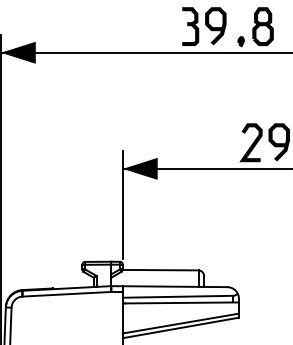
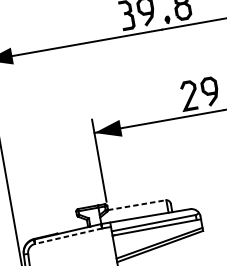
line: (160, 270) -> (136, 205), solid -> dashed
line: (66, 294) -> (68, 236), solid -> dashed

